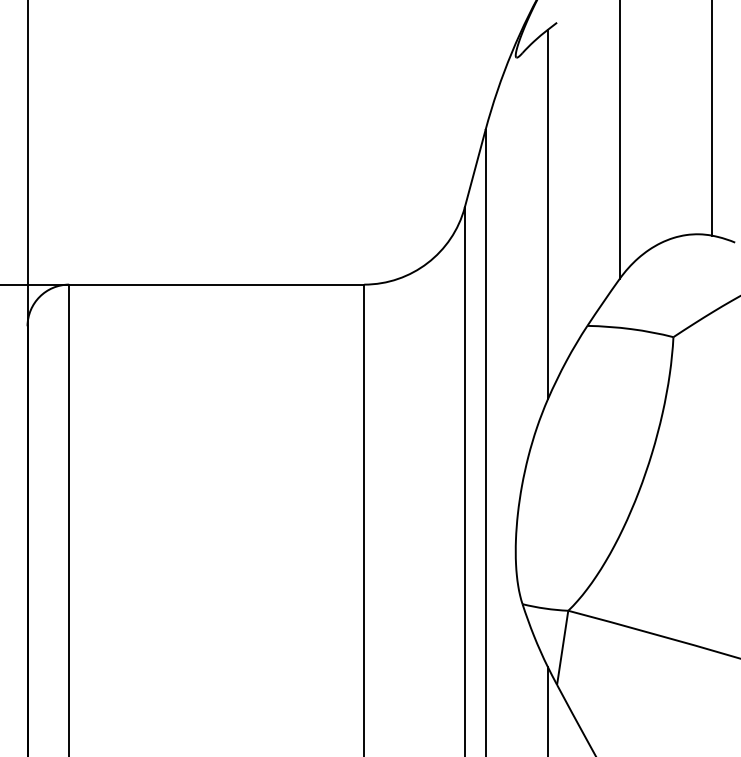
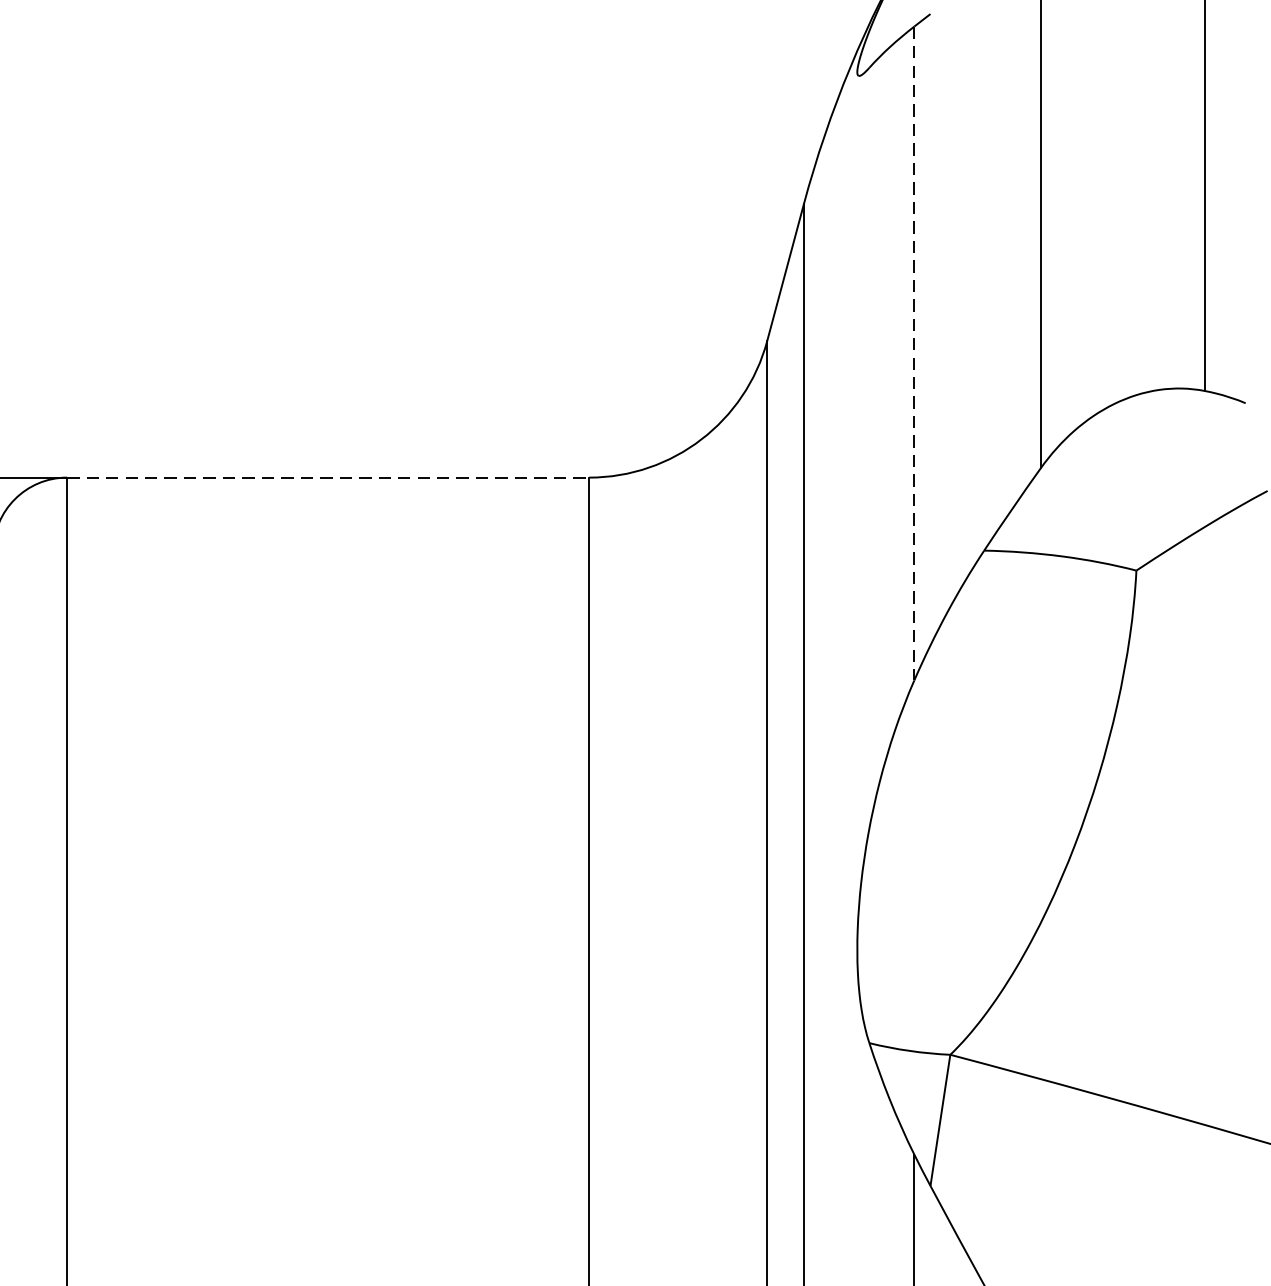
line: (547, 214) -> (913, 353), solid -> dashed
line: (216, 284) -> (327, 477), solid -> dashed

